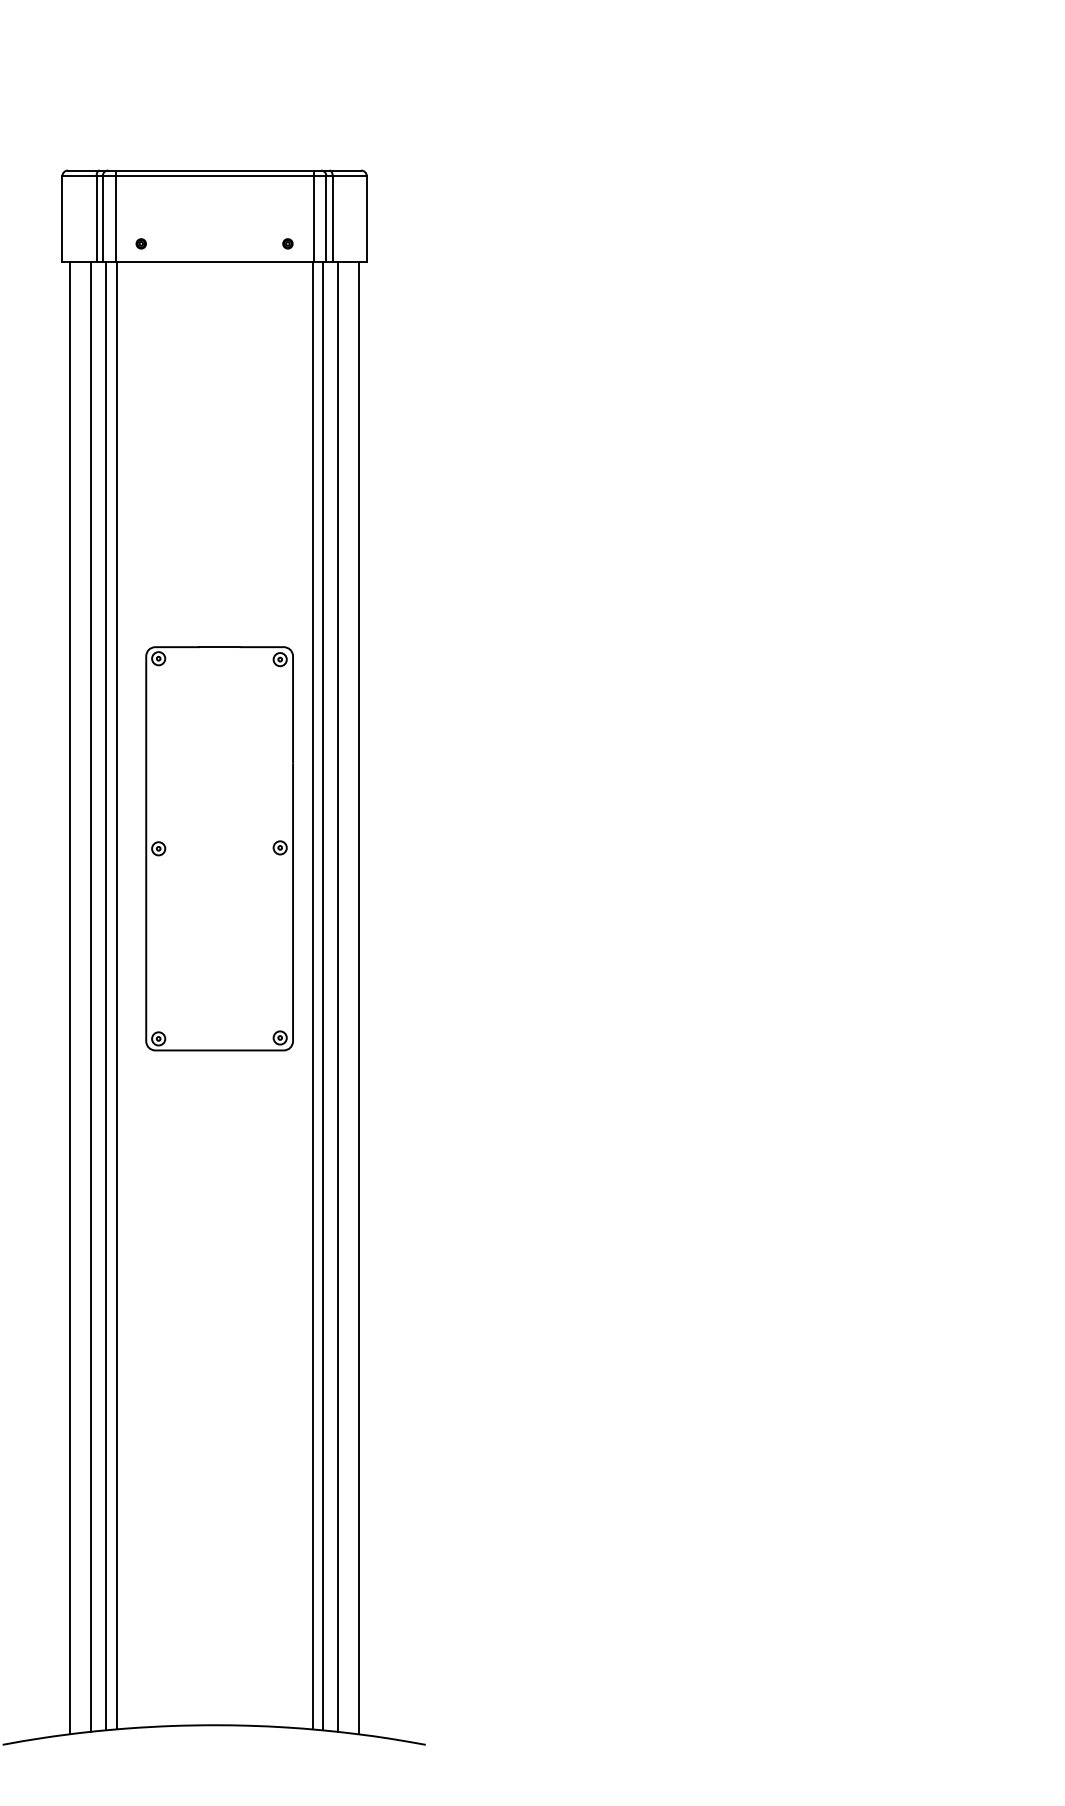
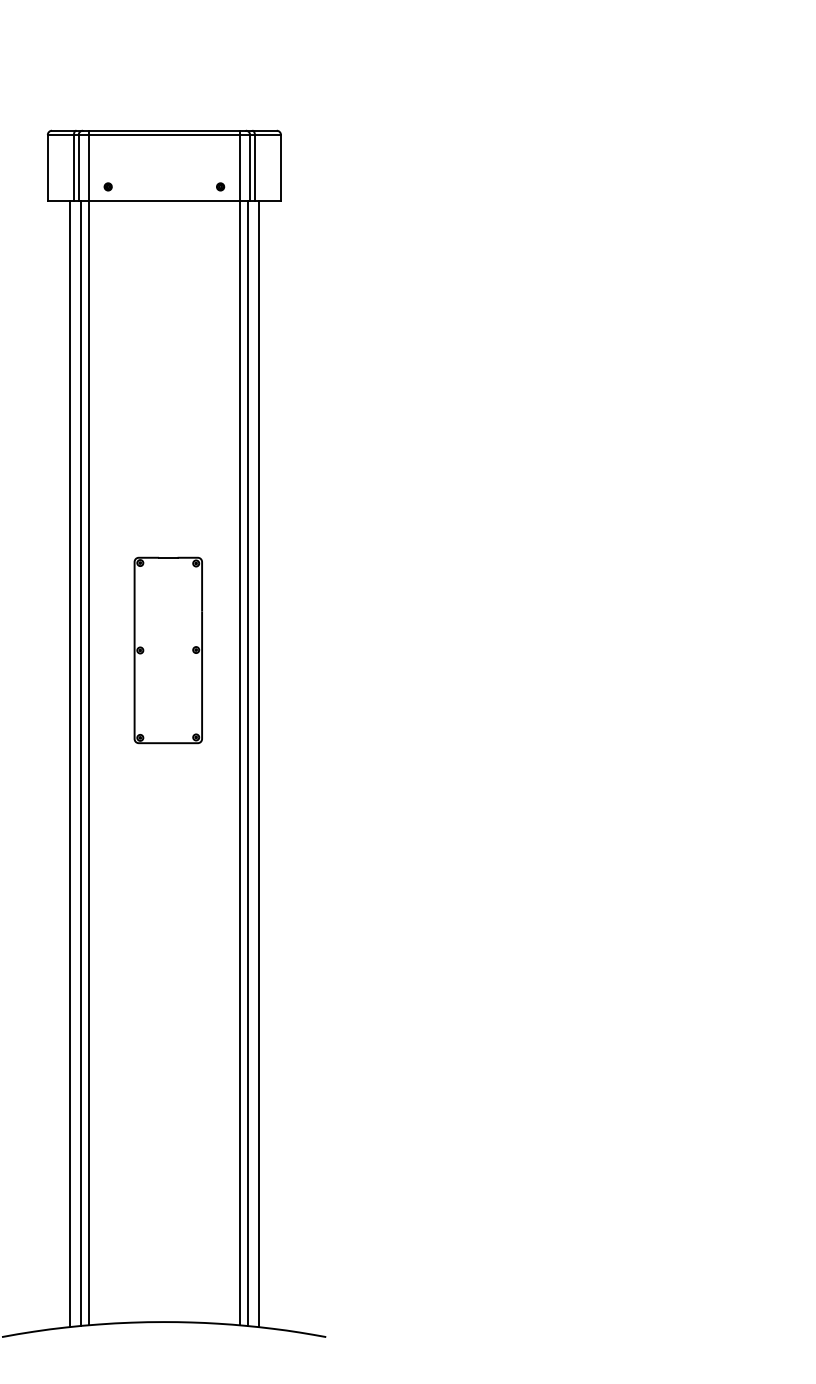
part: (219, 848) -> (168, 650), size x0.6
line: (69, 997) -> (53, 764), removed
line: (359, 997) -> (275, 764), removed

